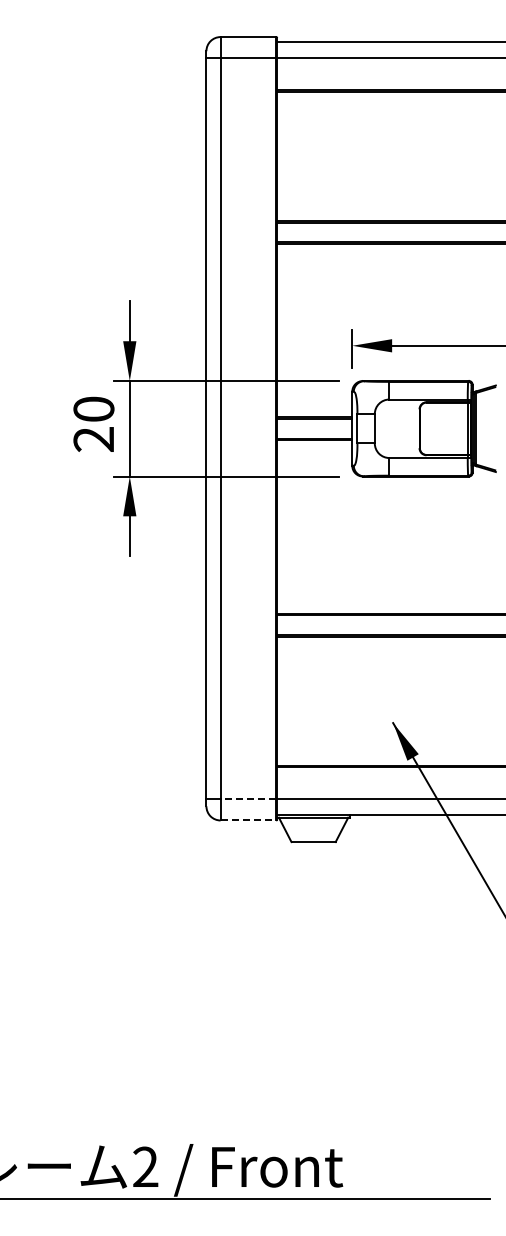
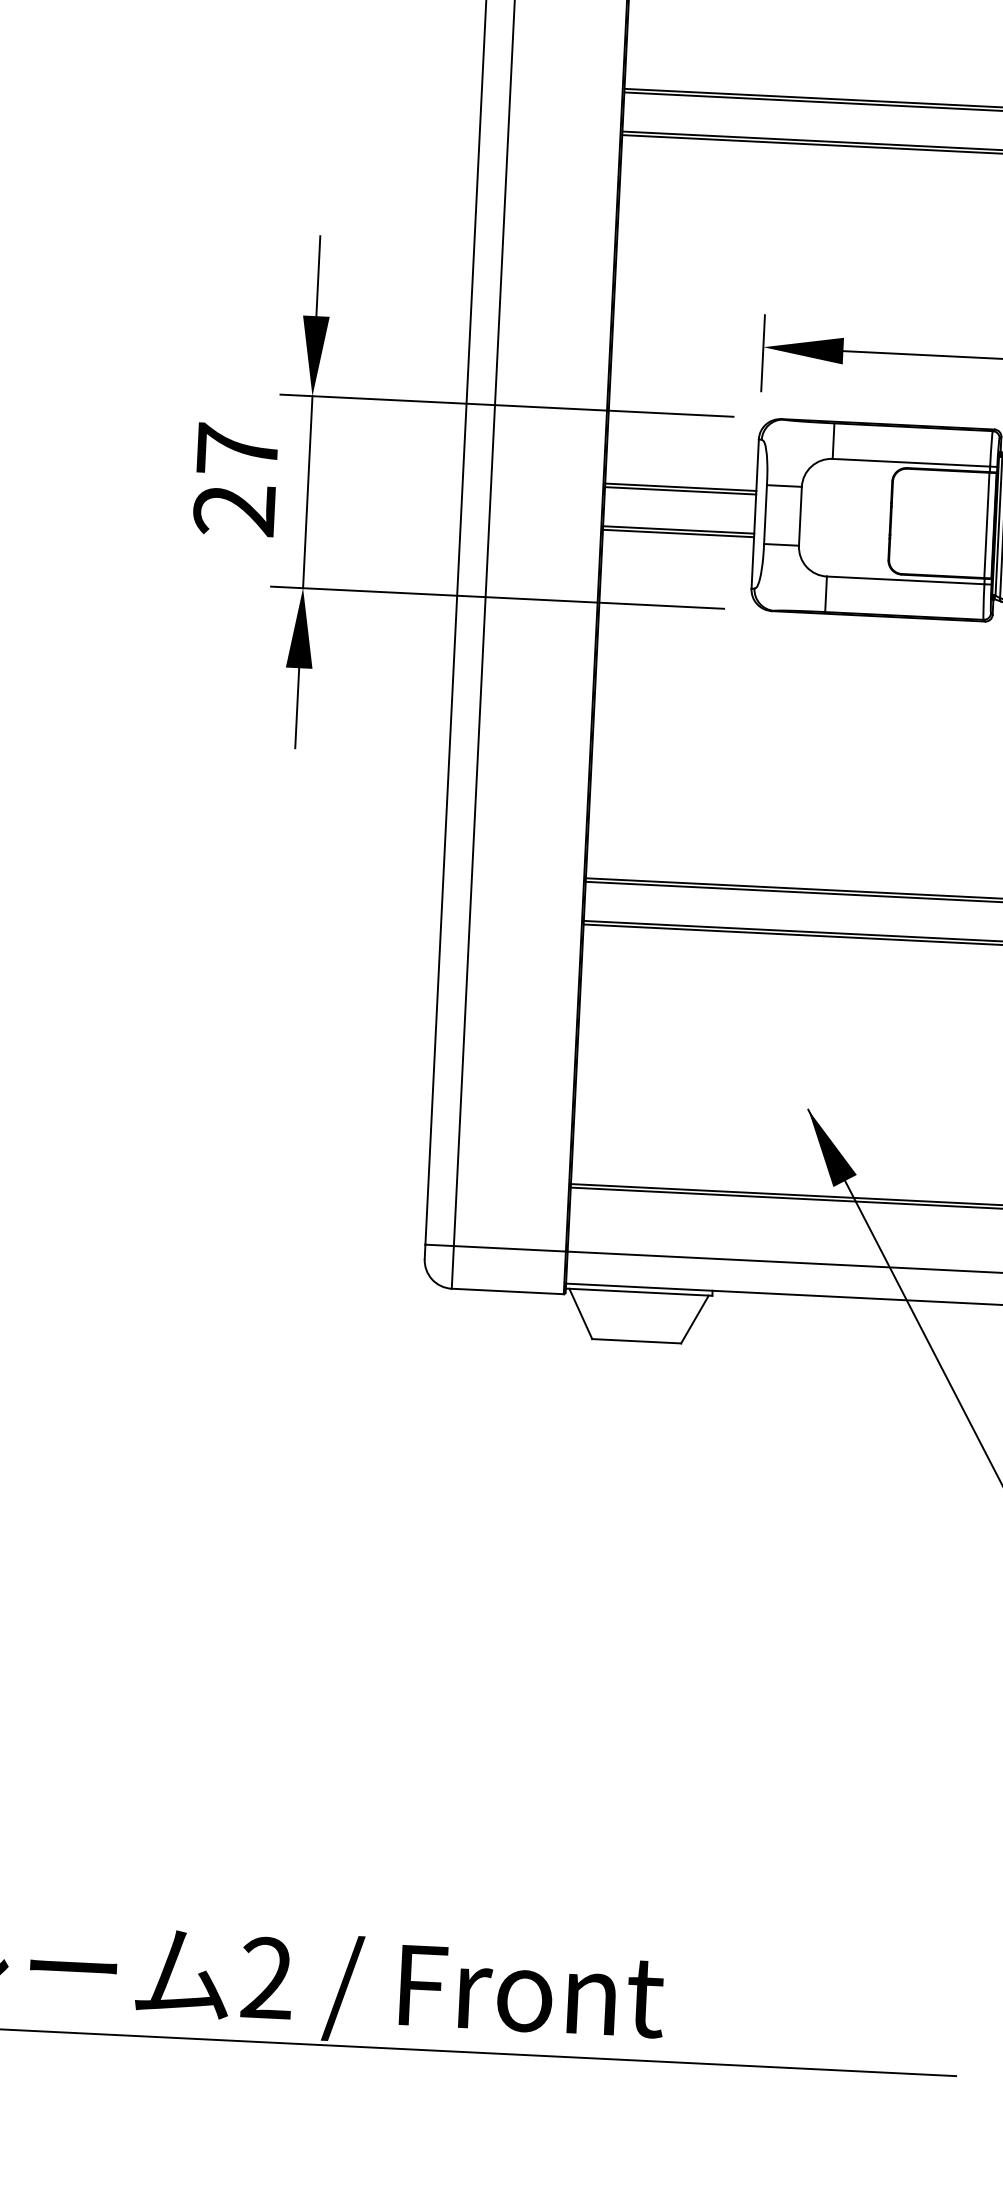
text: (93, 408) -> (236, 447), 20 -> 27
line: (248, 799) -> (509, 1249), dashed -> solid
line: (248, 820) -> (507, 1291), dashed -> solid

